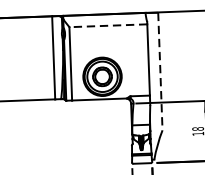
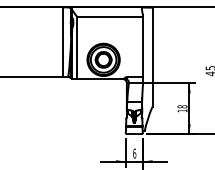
line: (108, 26) -> (110, 17), dashed -> solid
line: (160, 71) -> (152, 57), dashed -> solid

